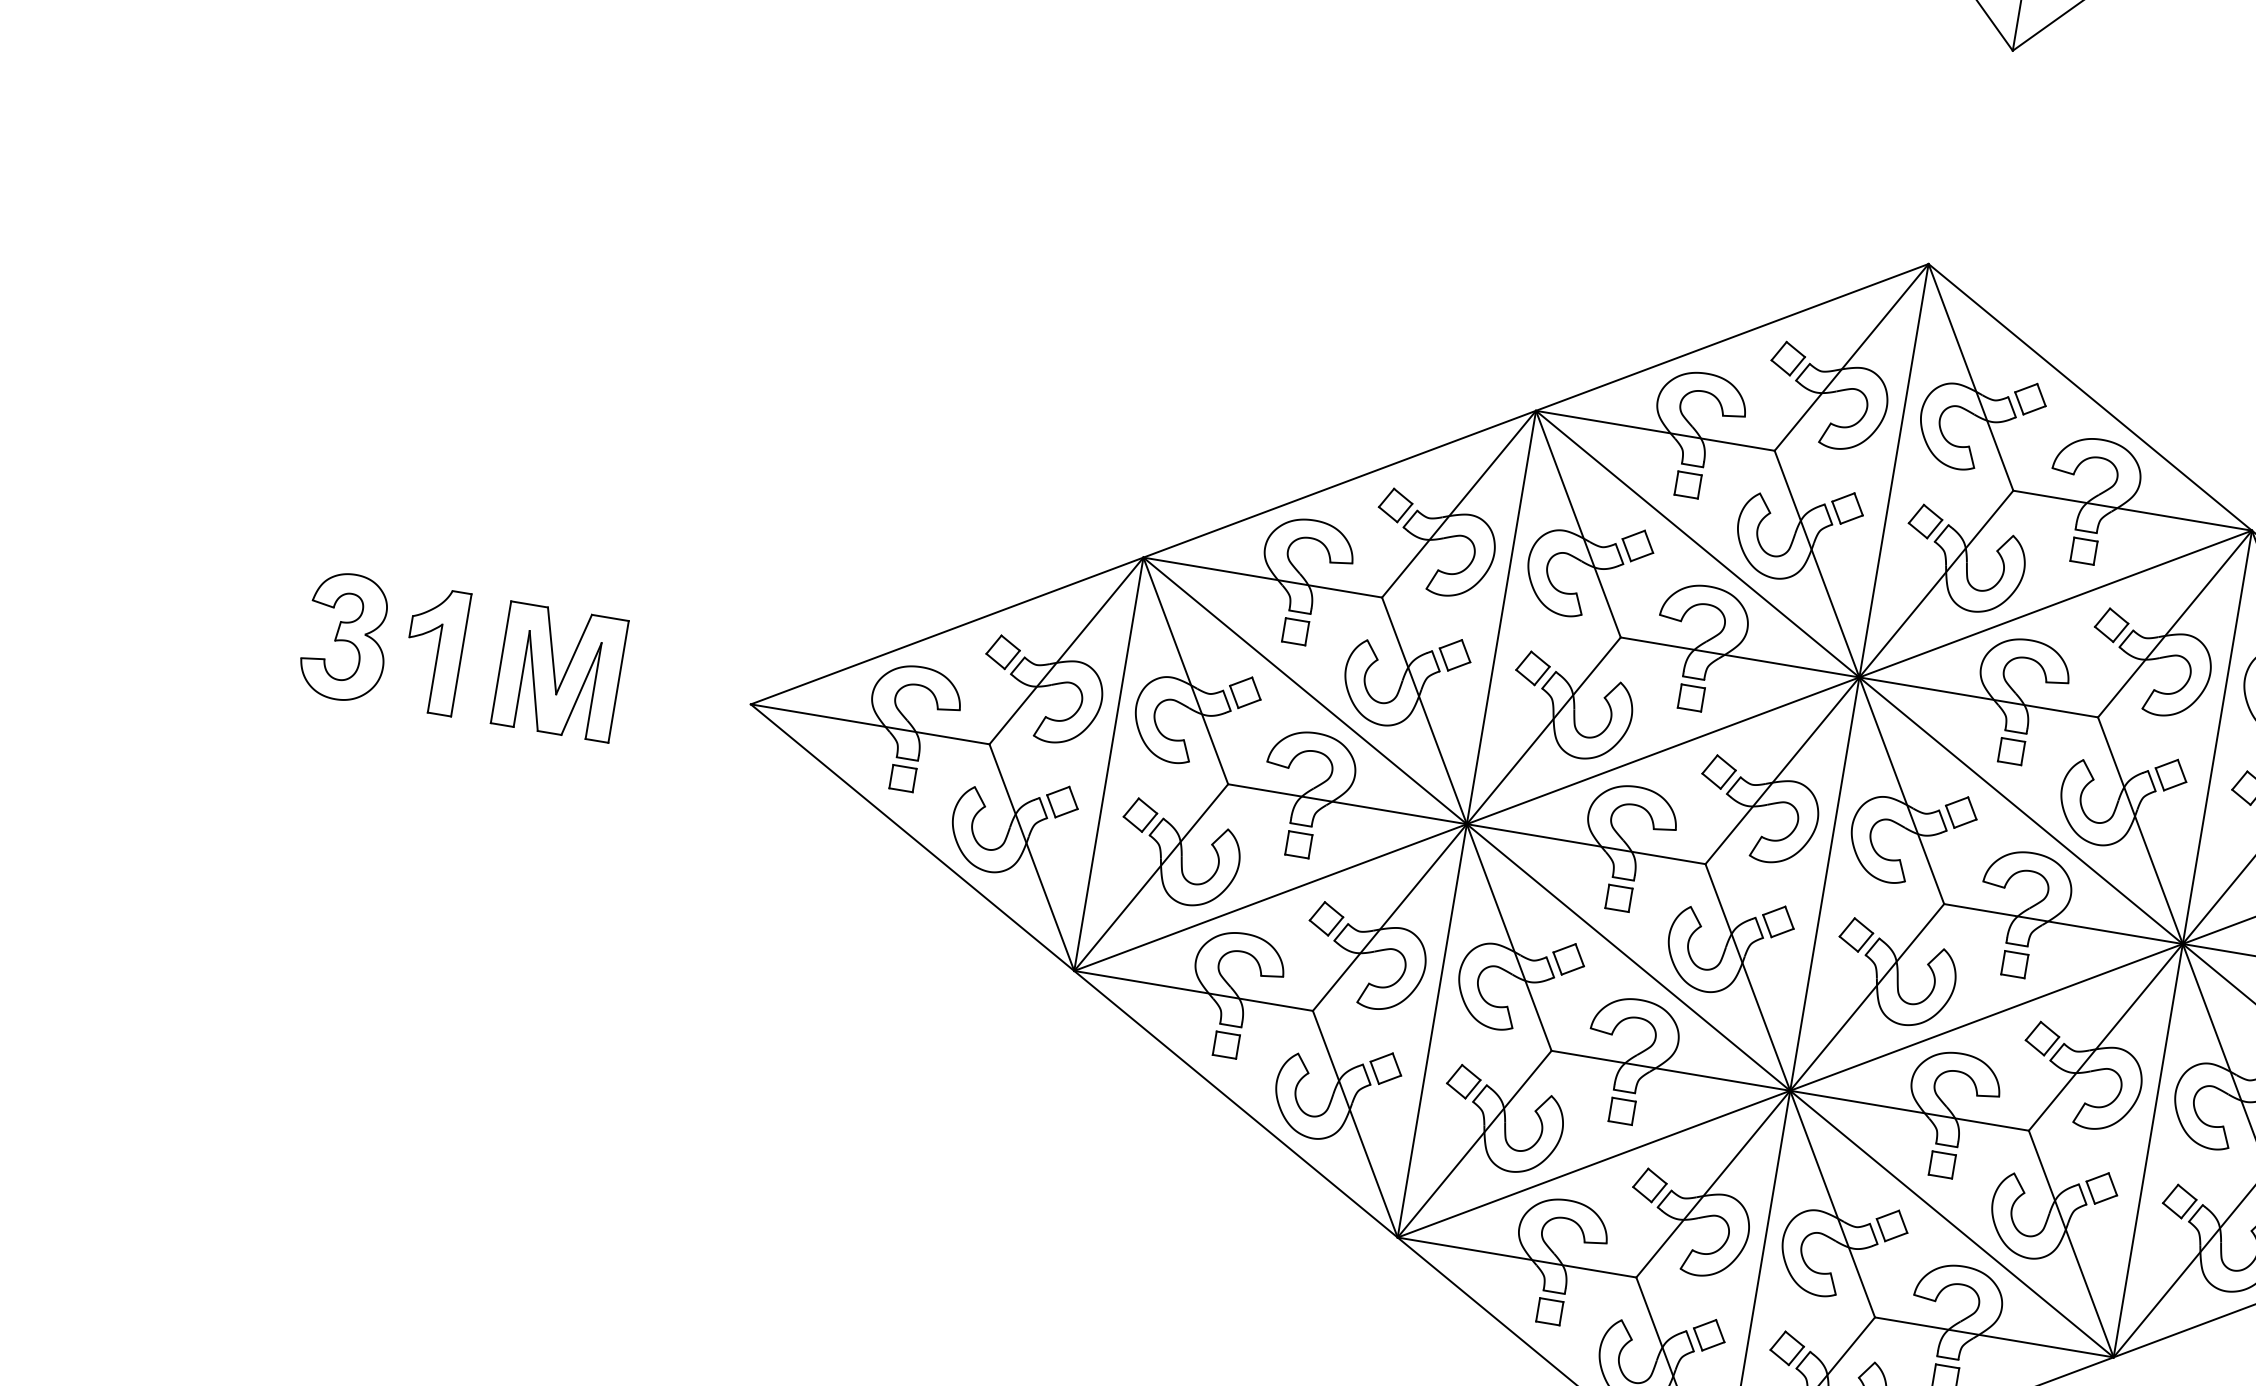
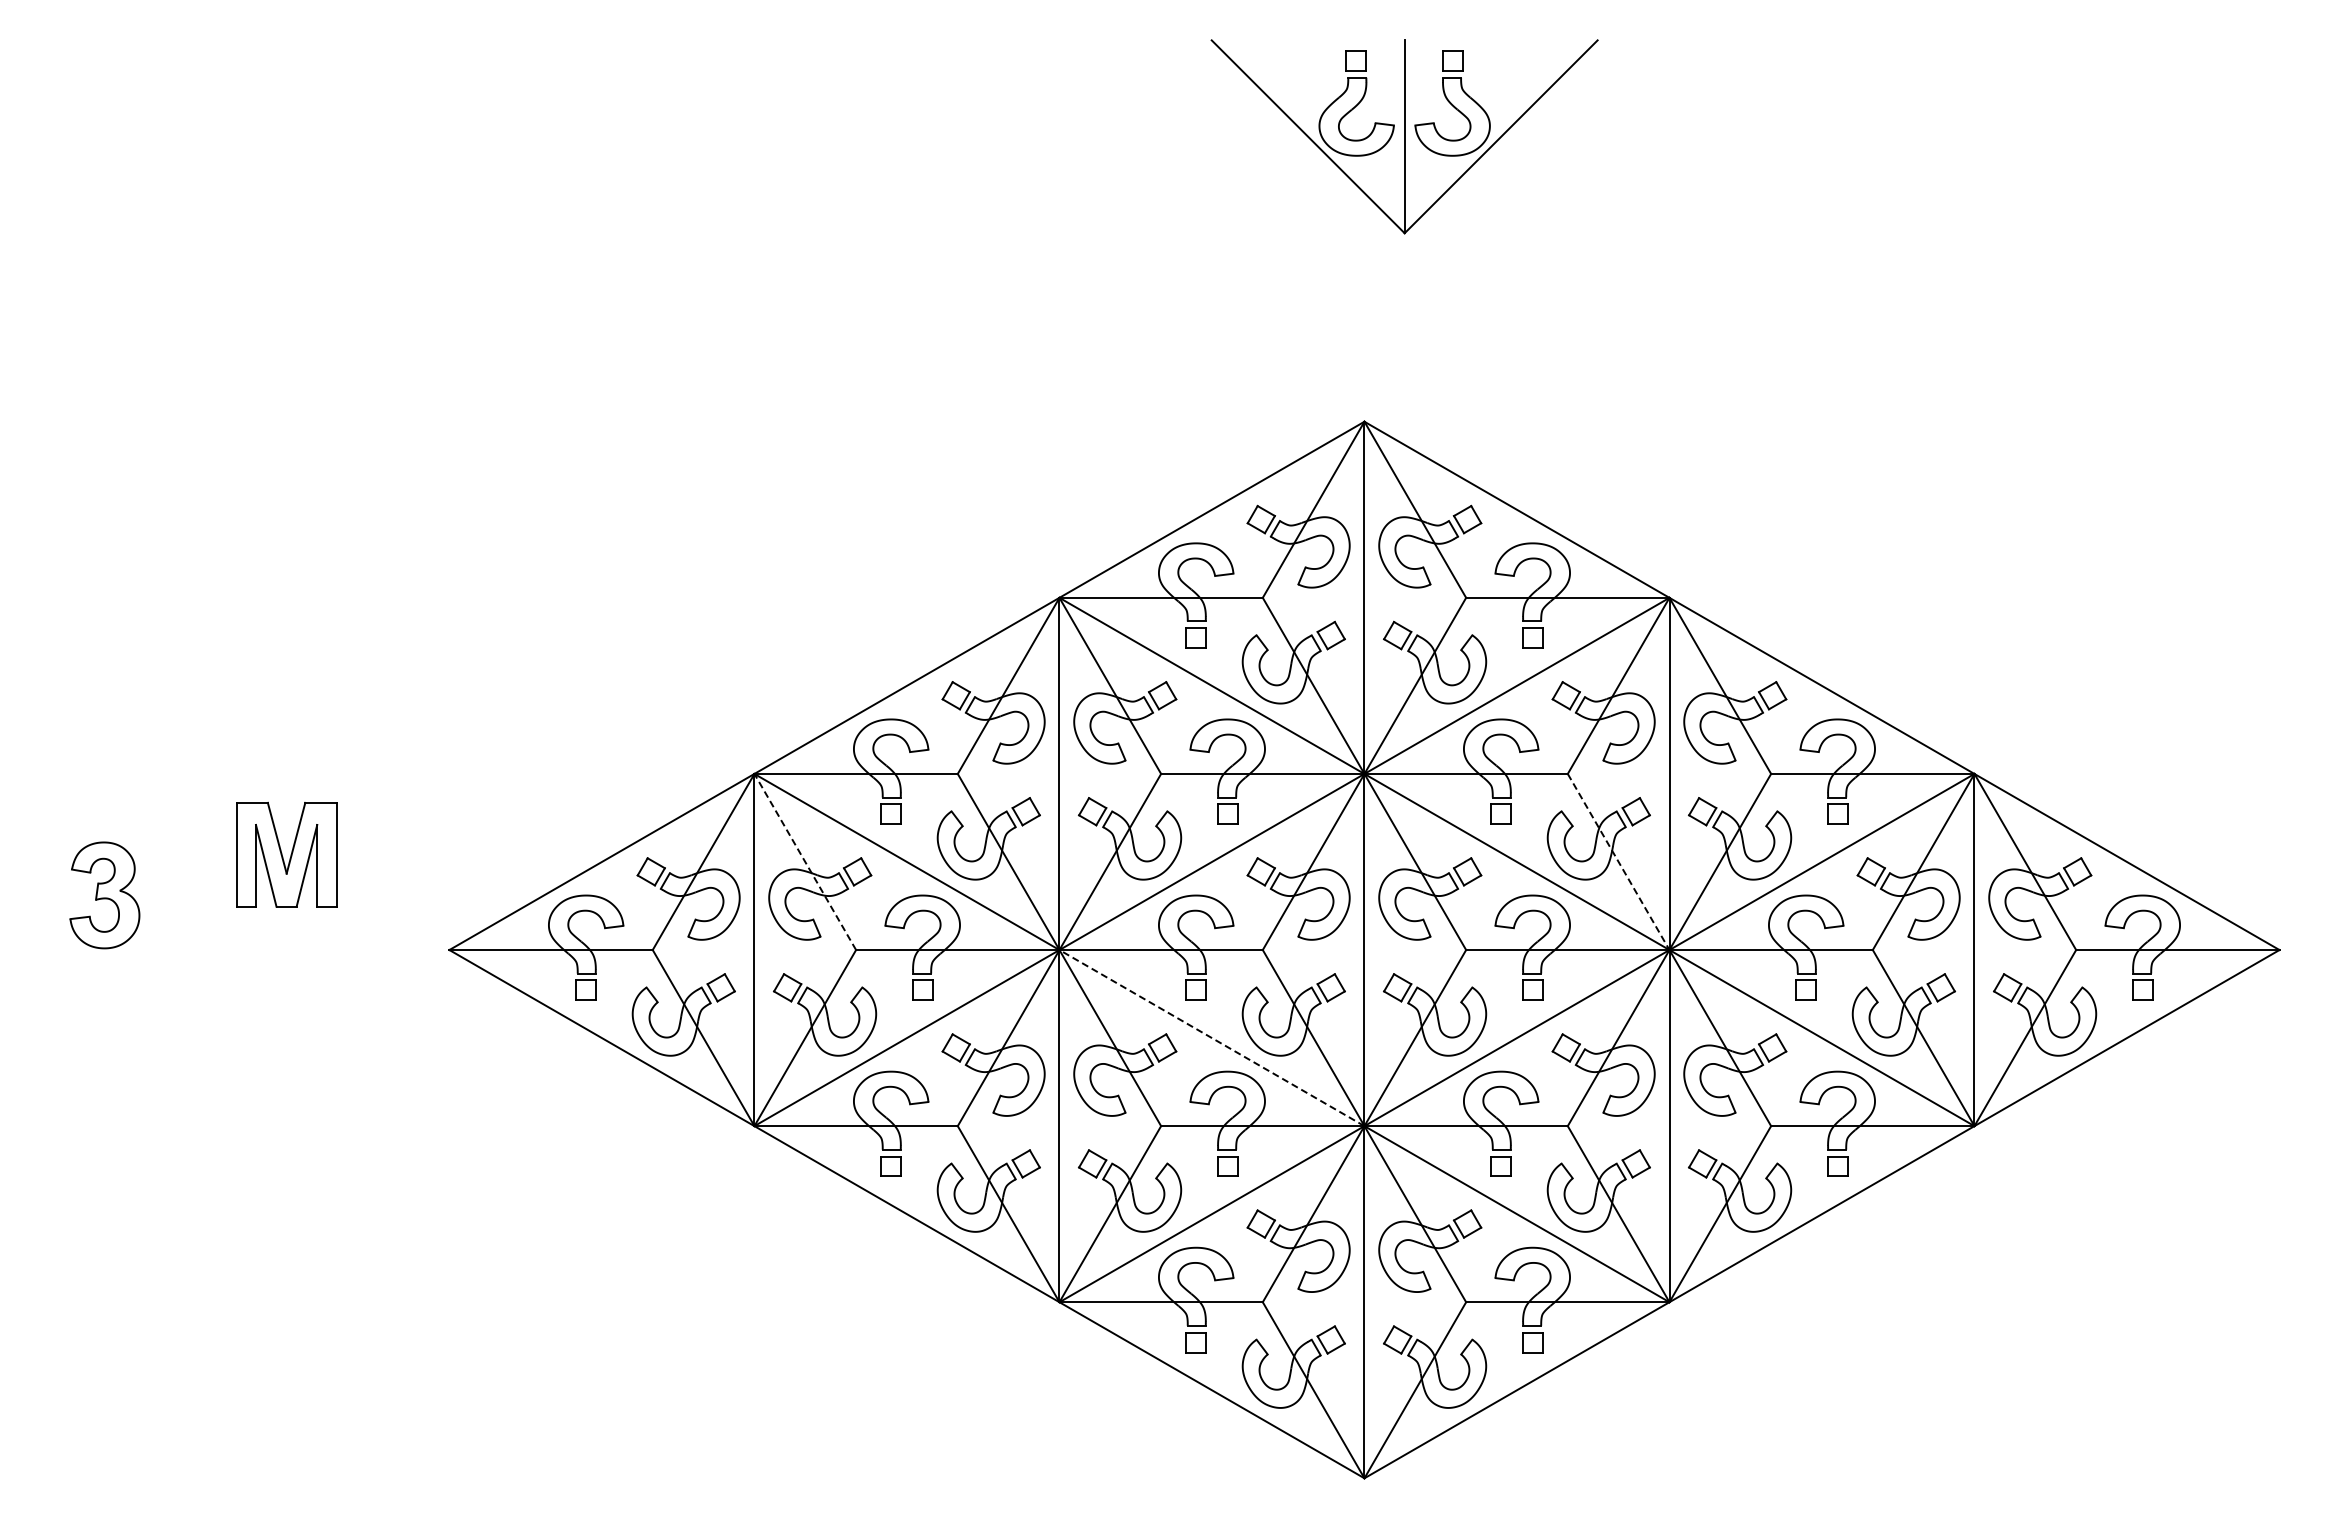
part: (345, 637) -> (104, 895), moved
part: (434, 650) -> (179, 949), removed
line: (1186, 670) -> (805, 861), solid -> dashed
part: (559, 671) -> (286, 854), moved
line: (2140, 830) -> (1618, 861), solid -> dashed
line: (1628, 956) -> (1211, 1037), solid -> dashed

